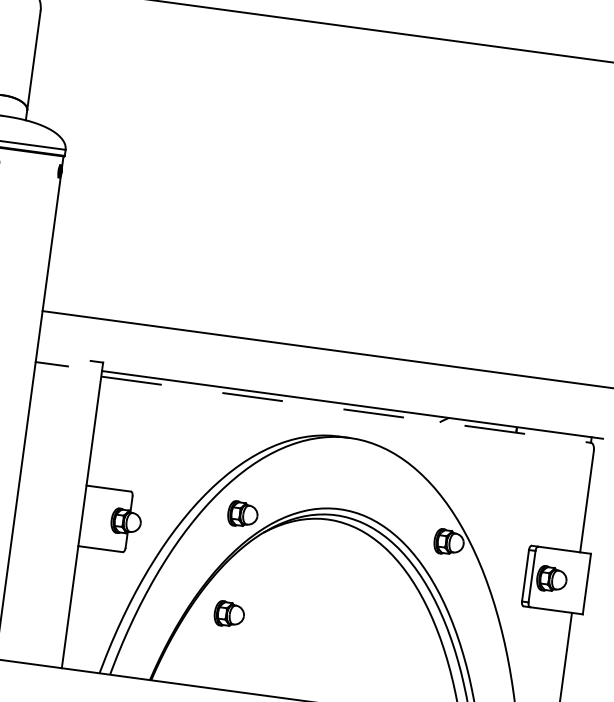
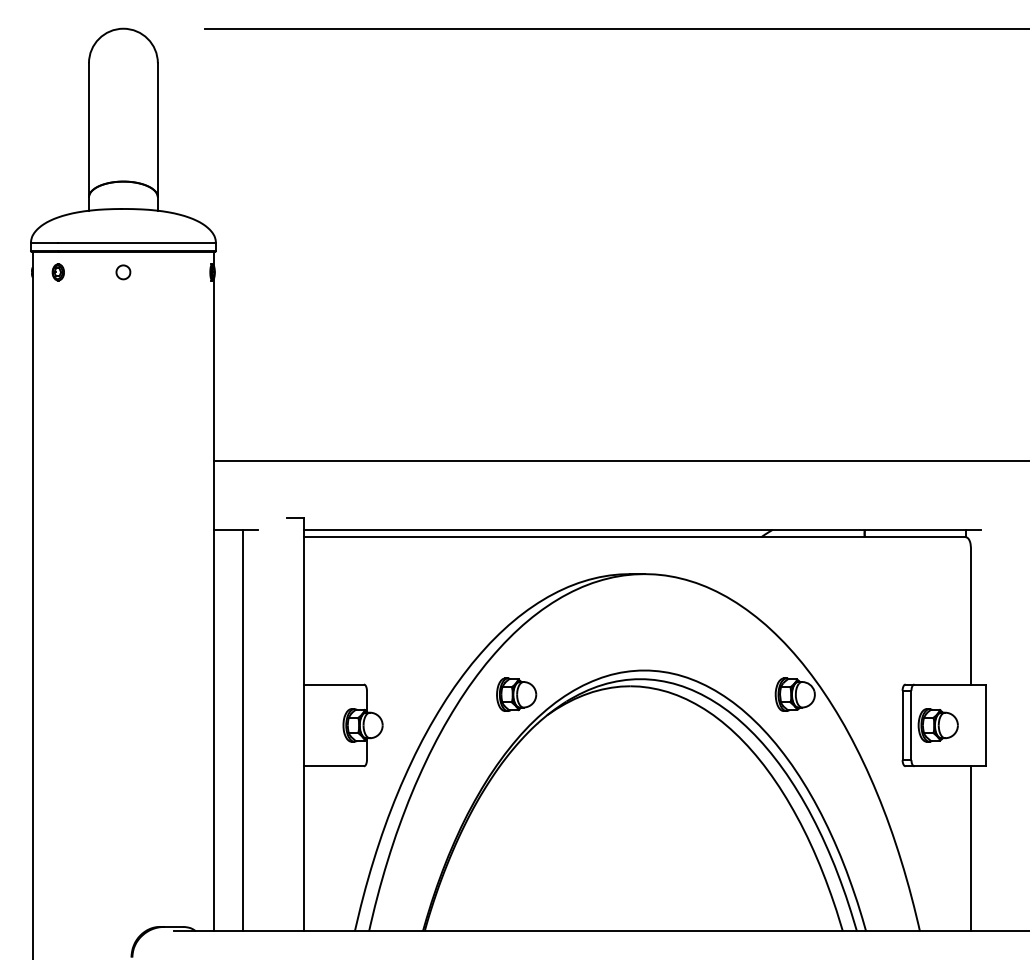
line: (345, 409) -> (634, 537), dashed -> solid
line: (36, 513) -> (242, 730), added
part: (229, 614) -> (516, 829), removed

